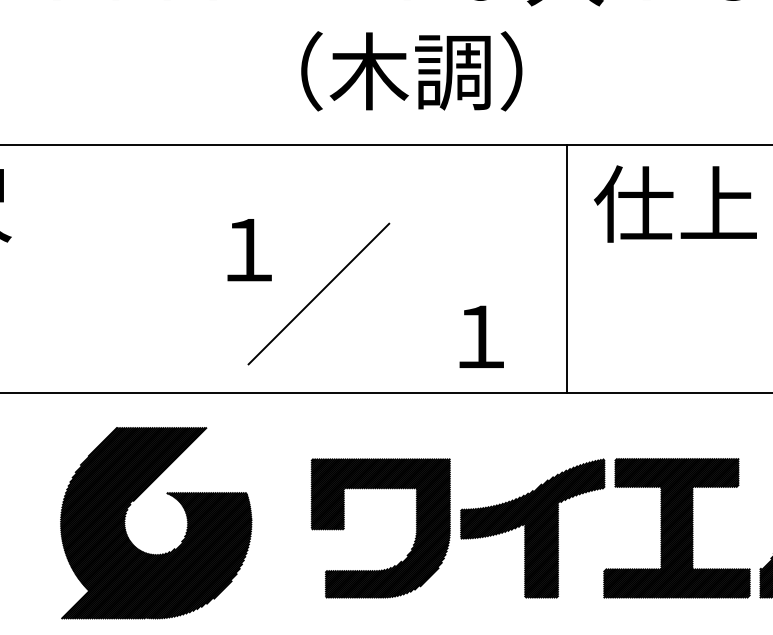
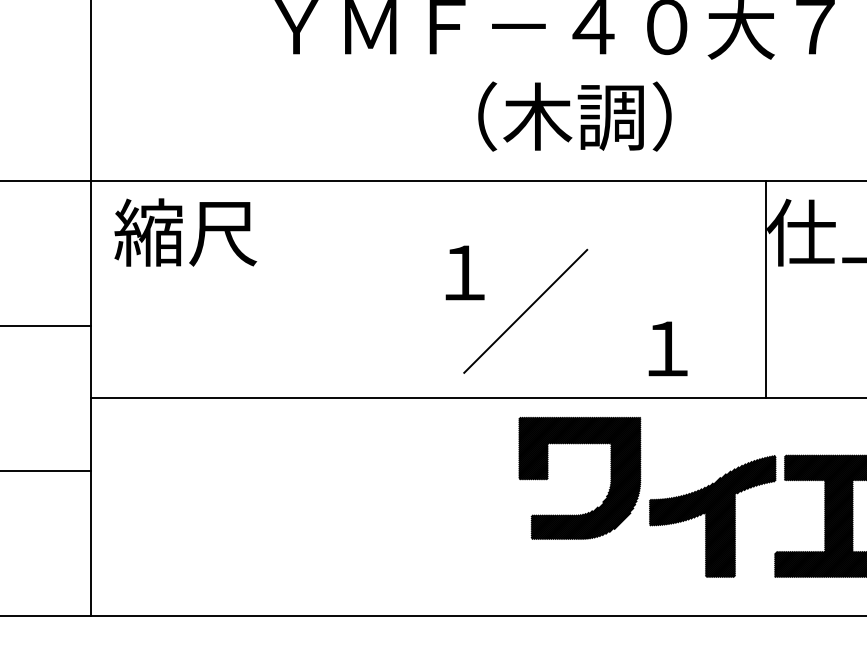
text: (411, 71) -> (574, 116), moved
line: (567, 269) -> (766, 289), moved
part: (175, 499) -> (400, 491), removed
part: (344, 528) -> (548, 478), moved

